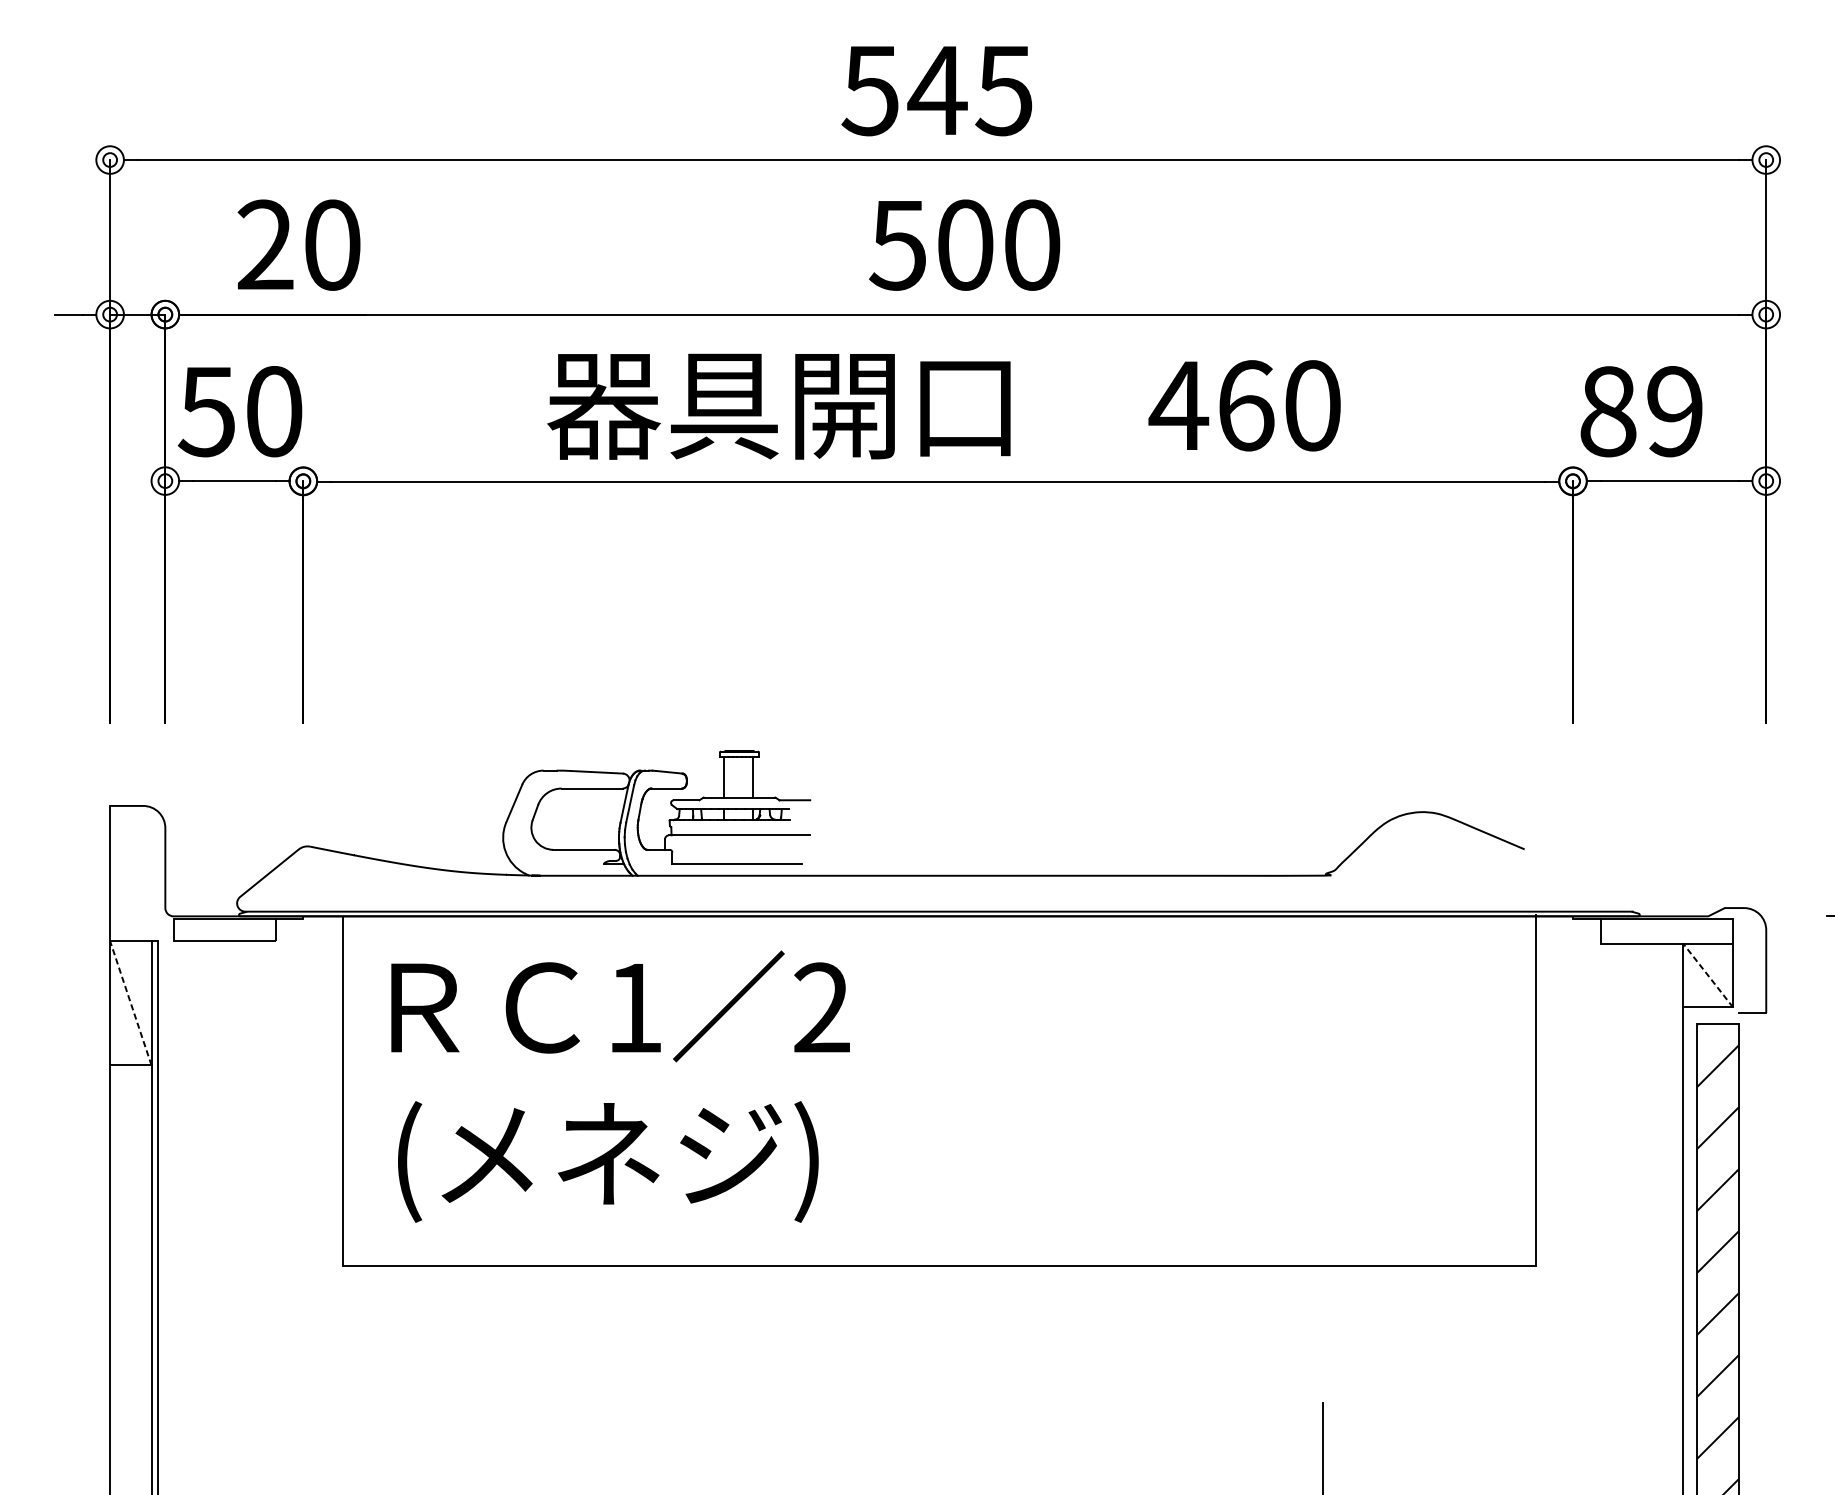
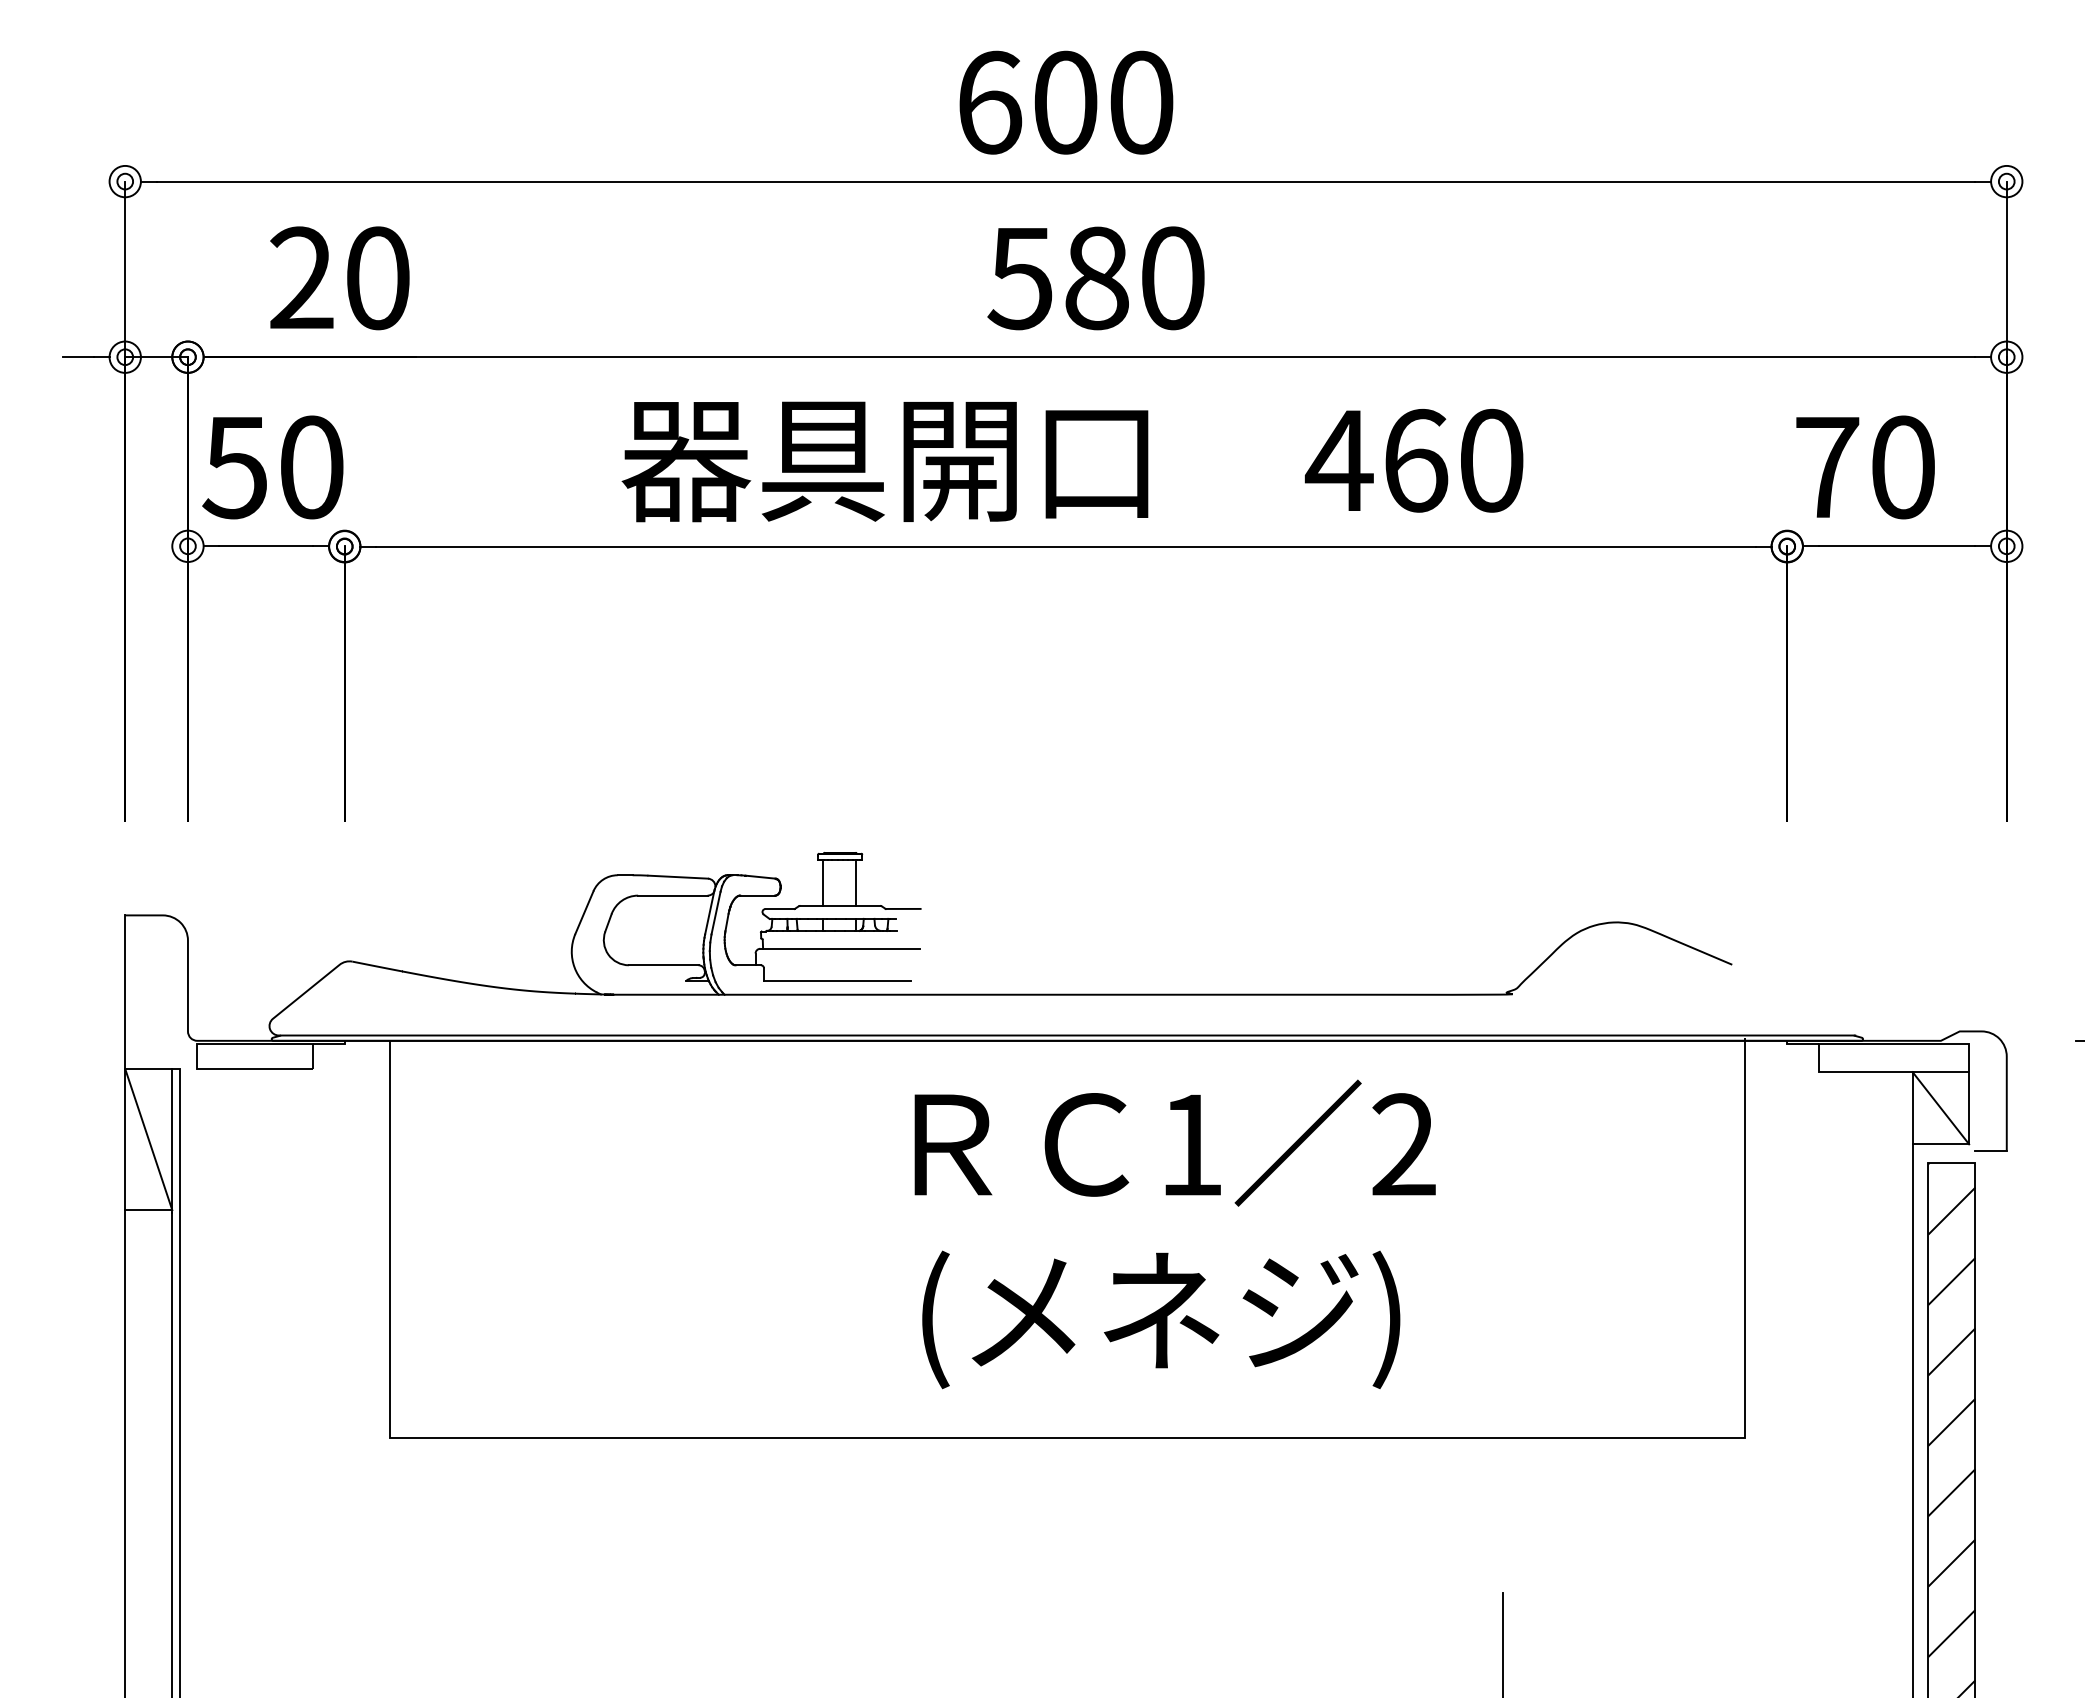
text: (936, 90) -> (1064, 102), 545 -> 600
text: (965, 245) -> (1096, 278), 500 -> 580
text: (1641, 411) -> (1865, 467), 89 -> 70
line: (1707, 975) -> (1940, 1108), dashed -> solid
line: (130, 1003) -> (148, 1139), dashed -> solid
text: (619, 1086) -> (1174, 1234), moved

